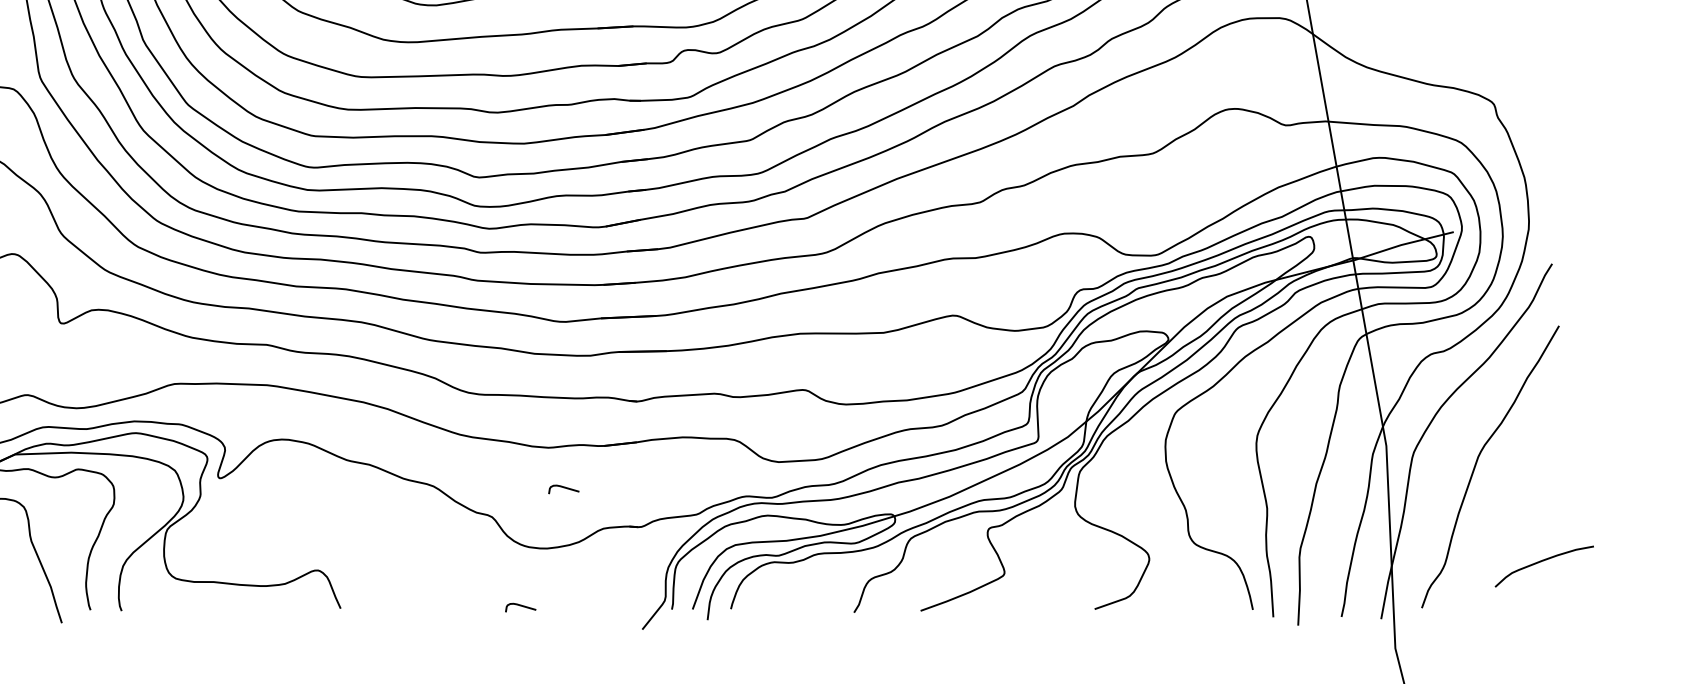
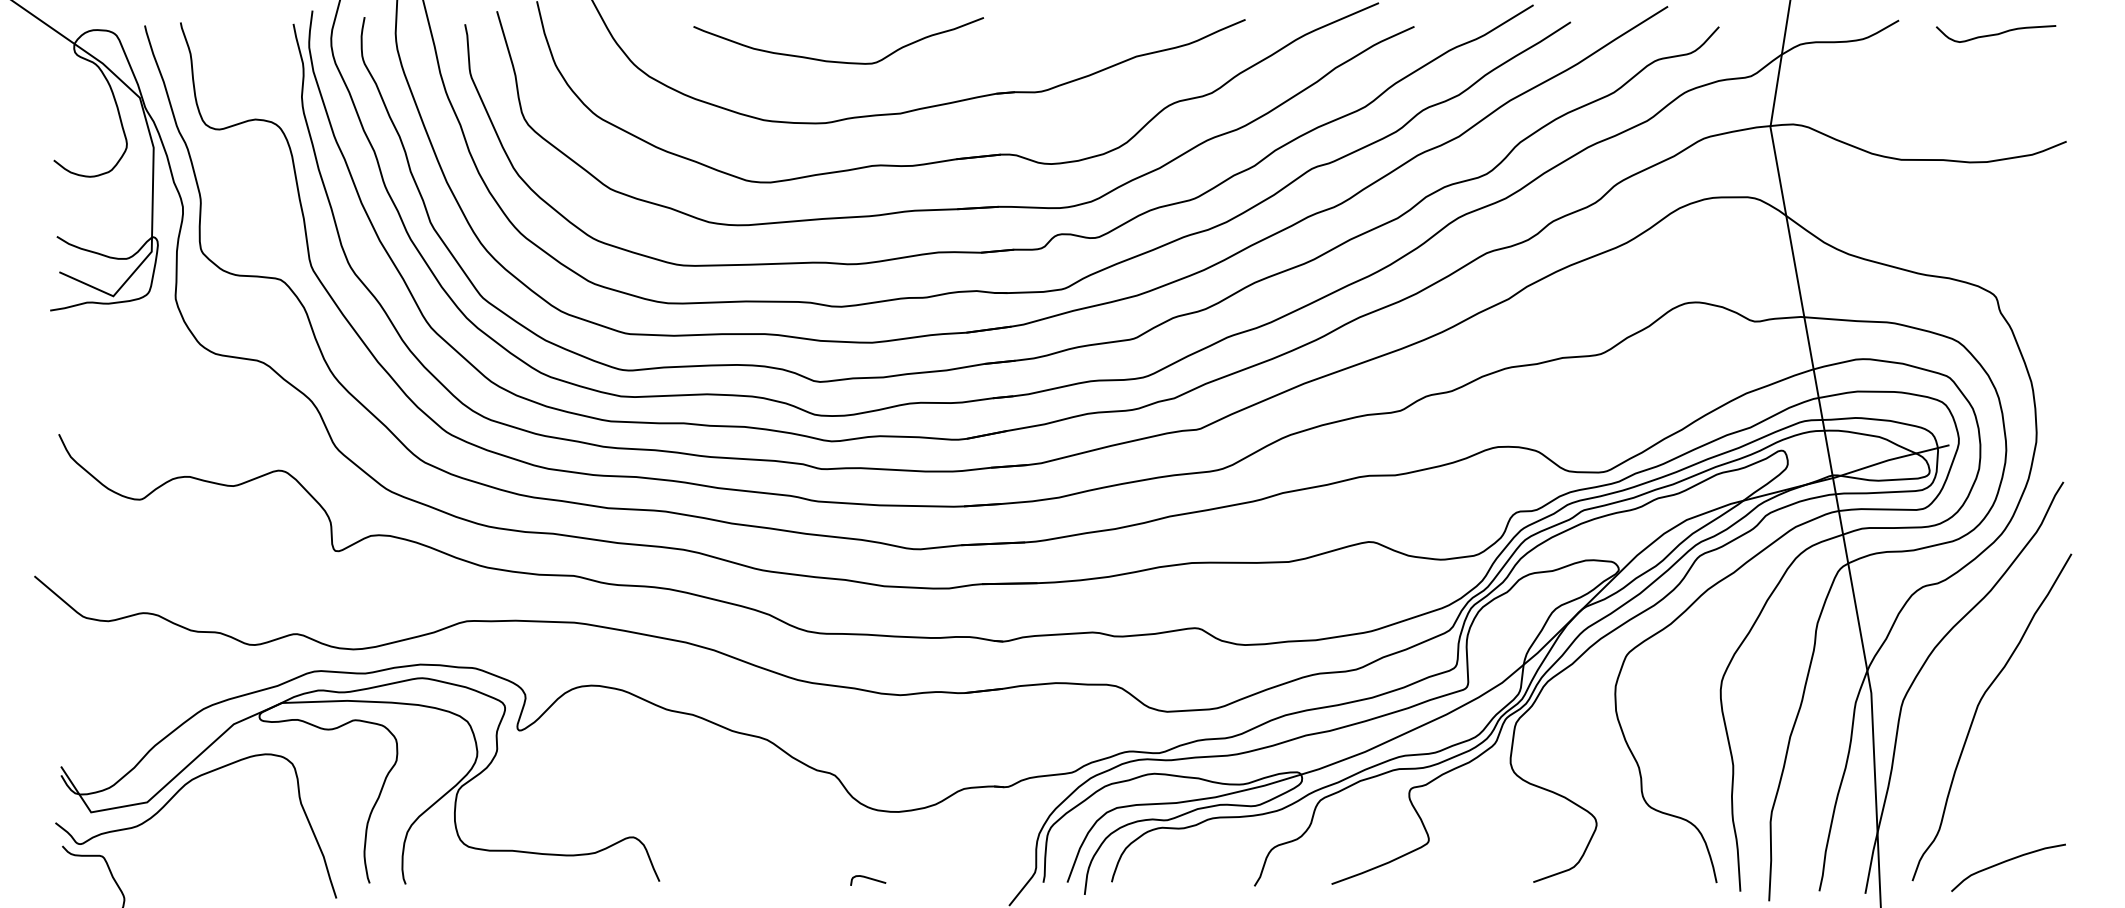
curve: (565, 488) -> (919, 742), removed
curve: (1541, 561) -> (2005, 862), moved

